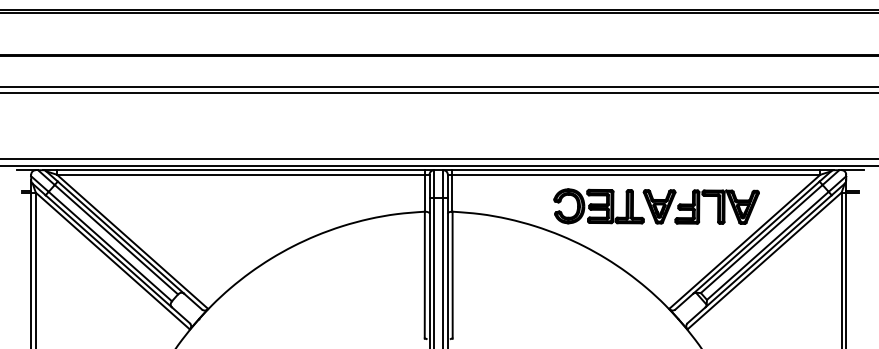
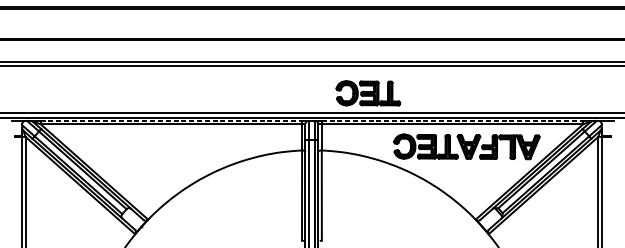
part: (517, 131) -> (367, 93), added
line: (241, 170) -> (171, 121), solid -> dashed
line: (636, 170) -> (452, 121), solid -> dashed

